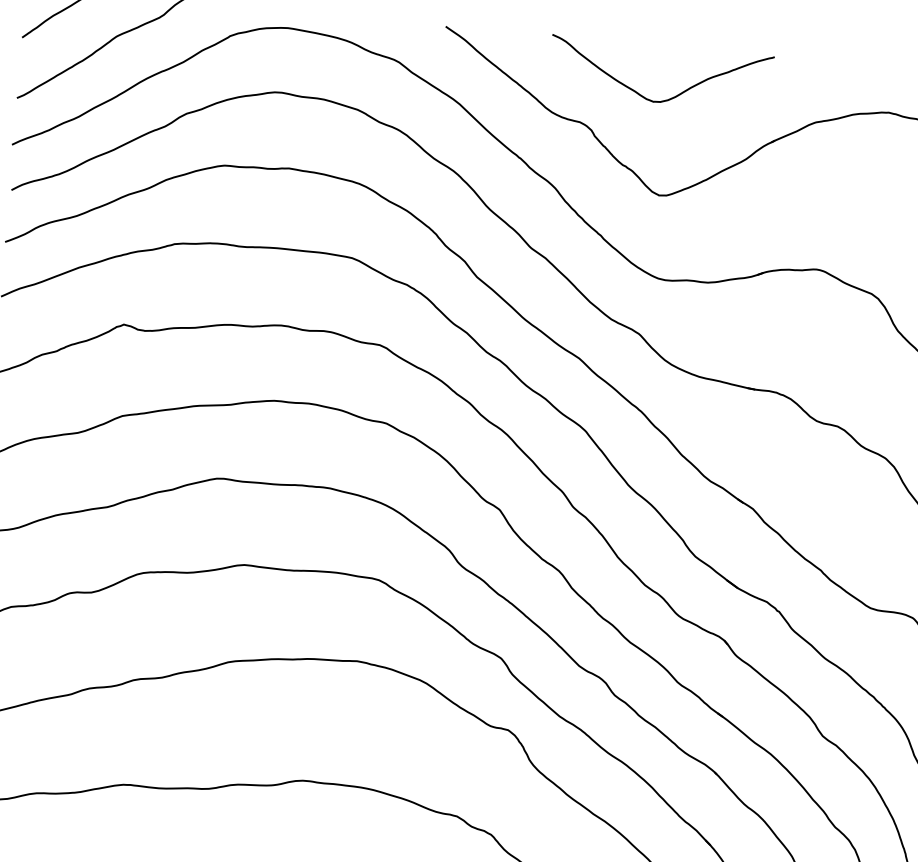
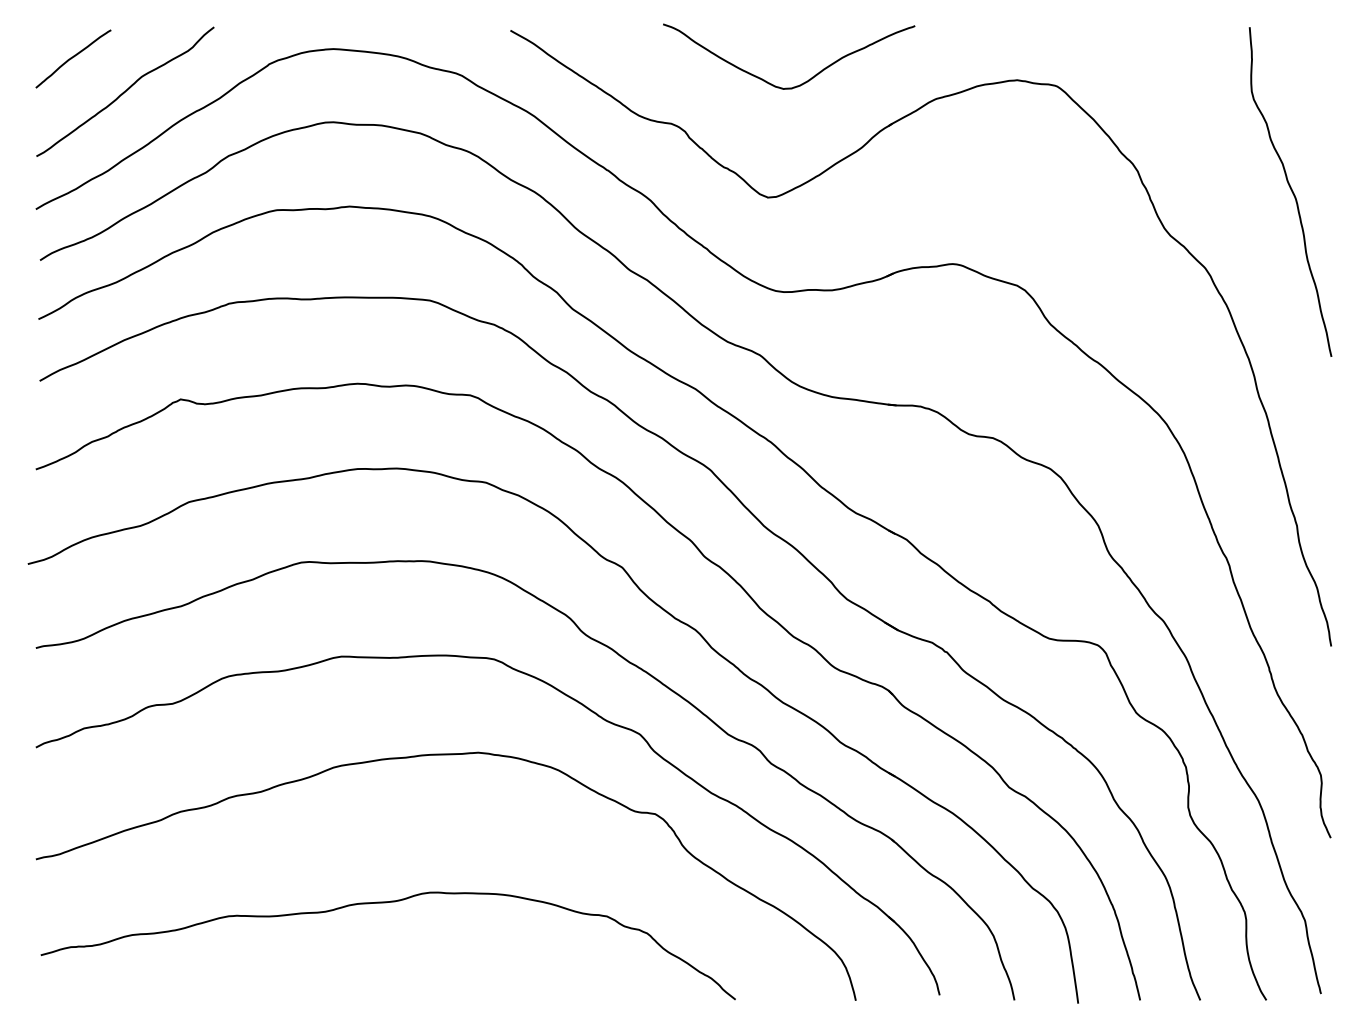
curve: (671, 97) -> (803, 82), moved

